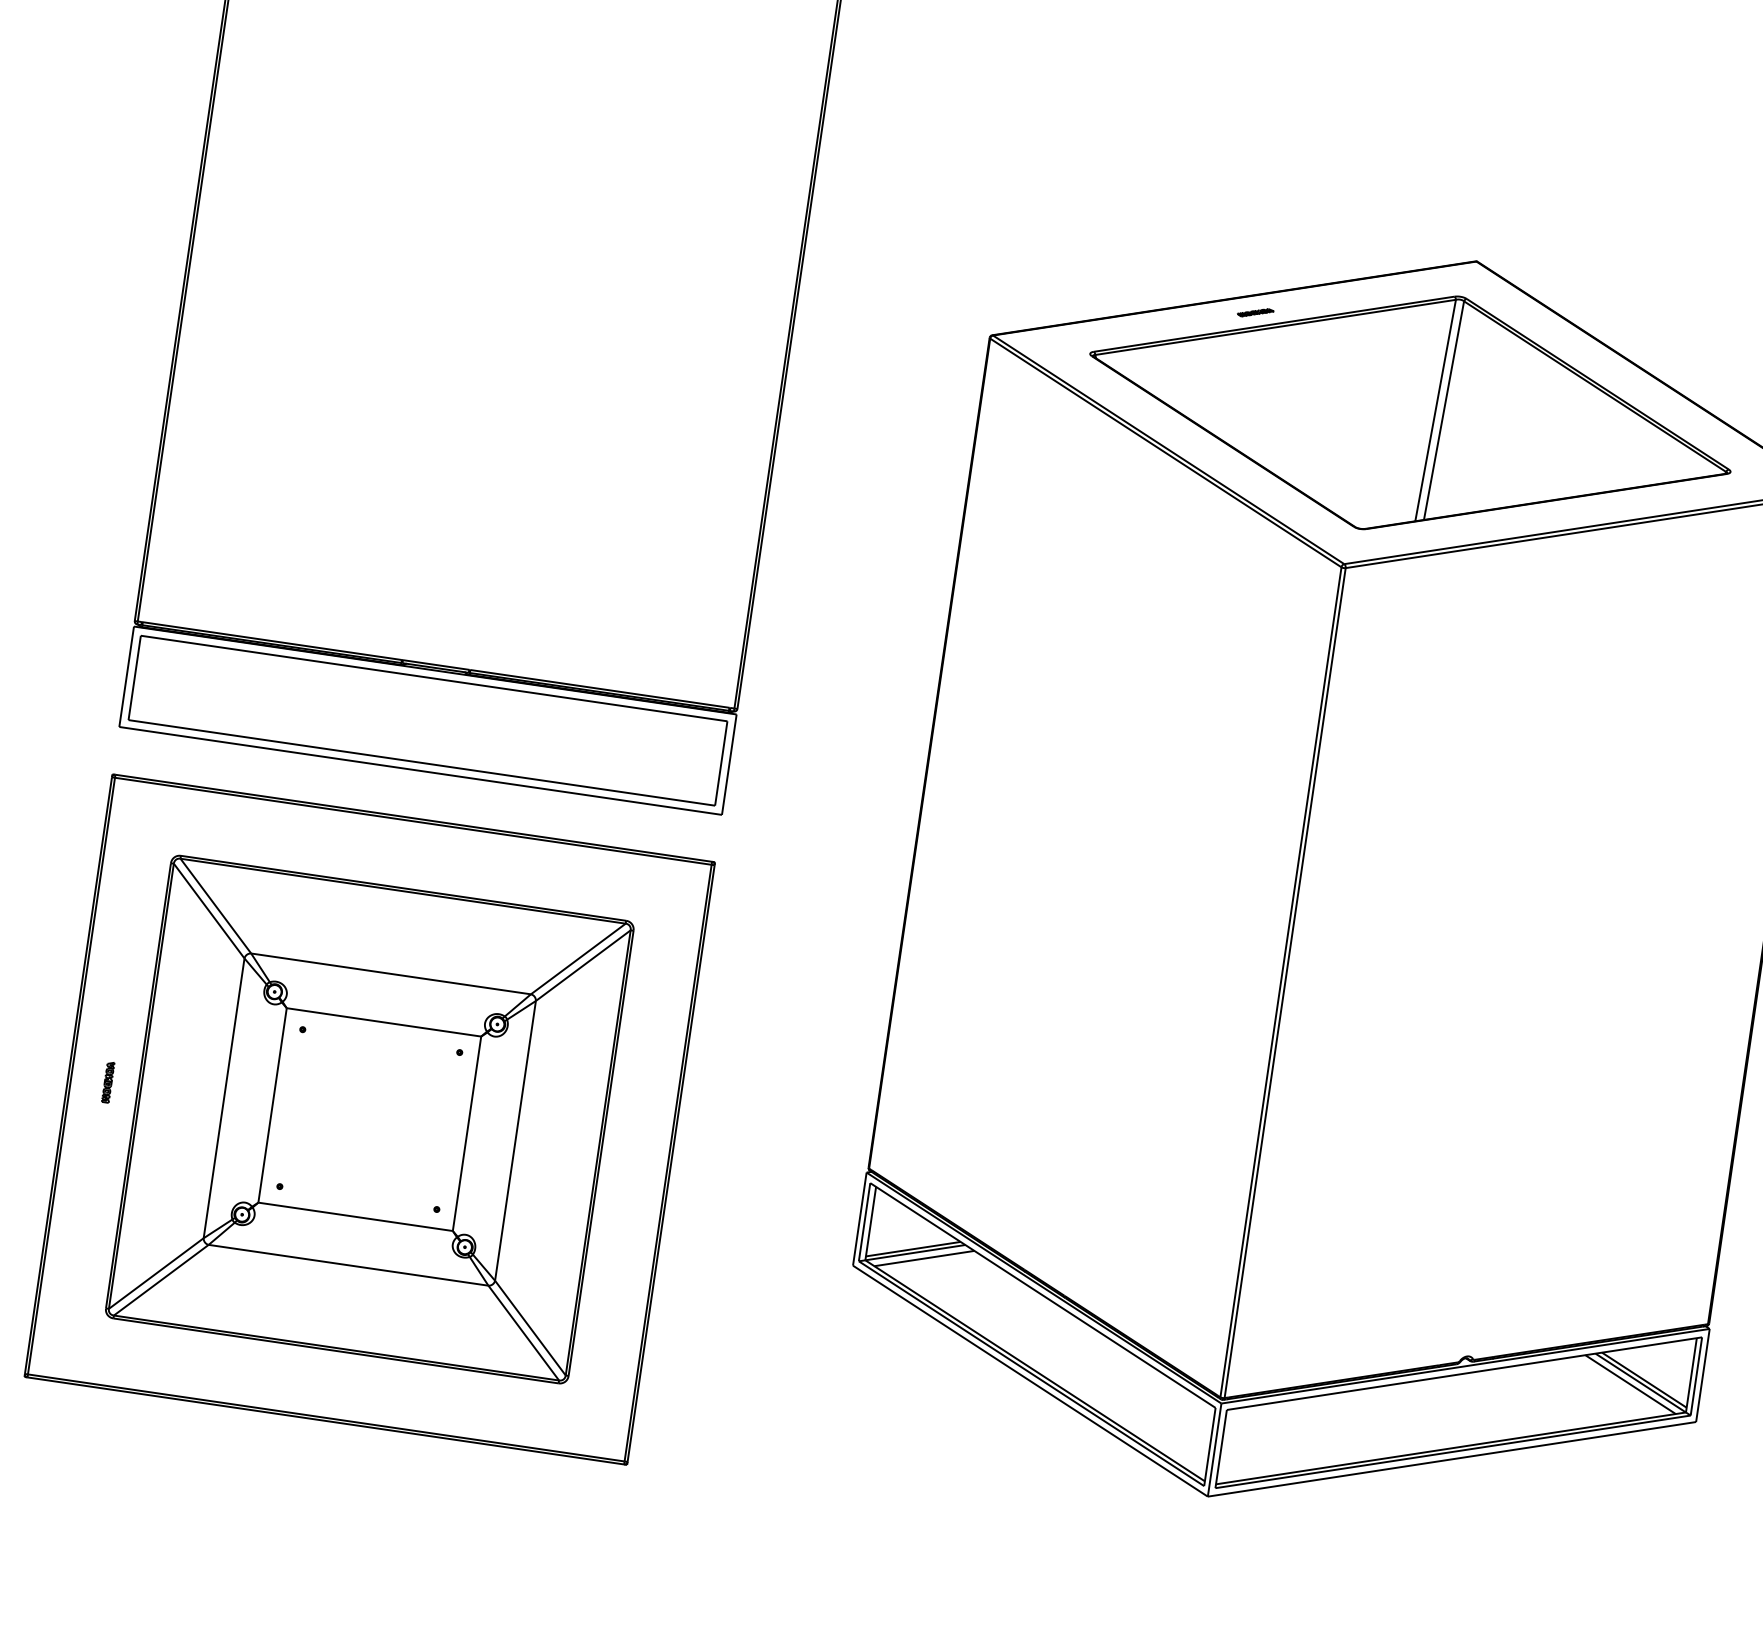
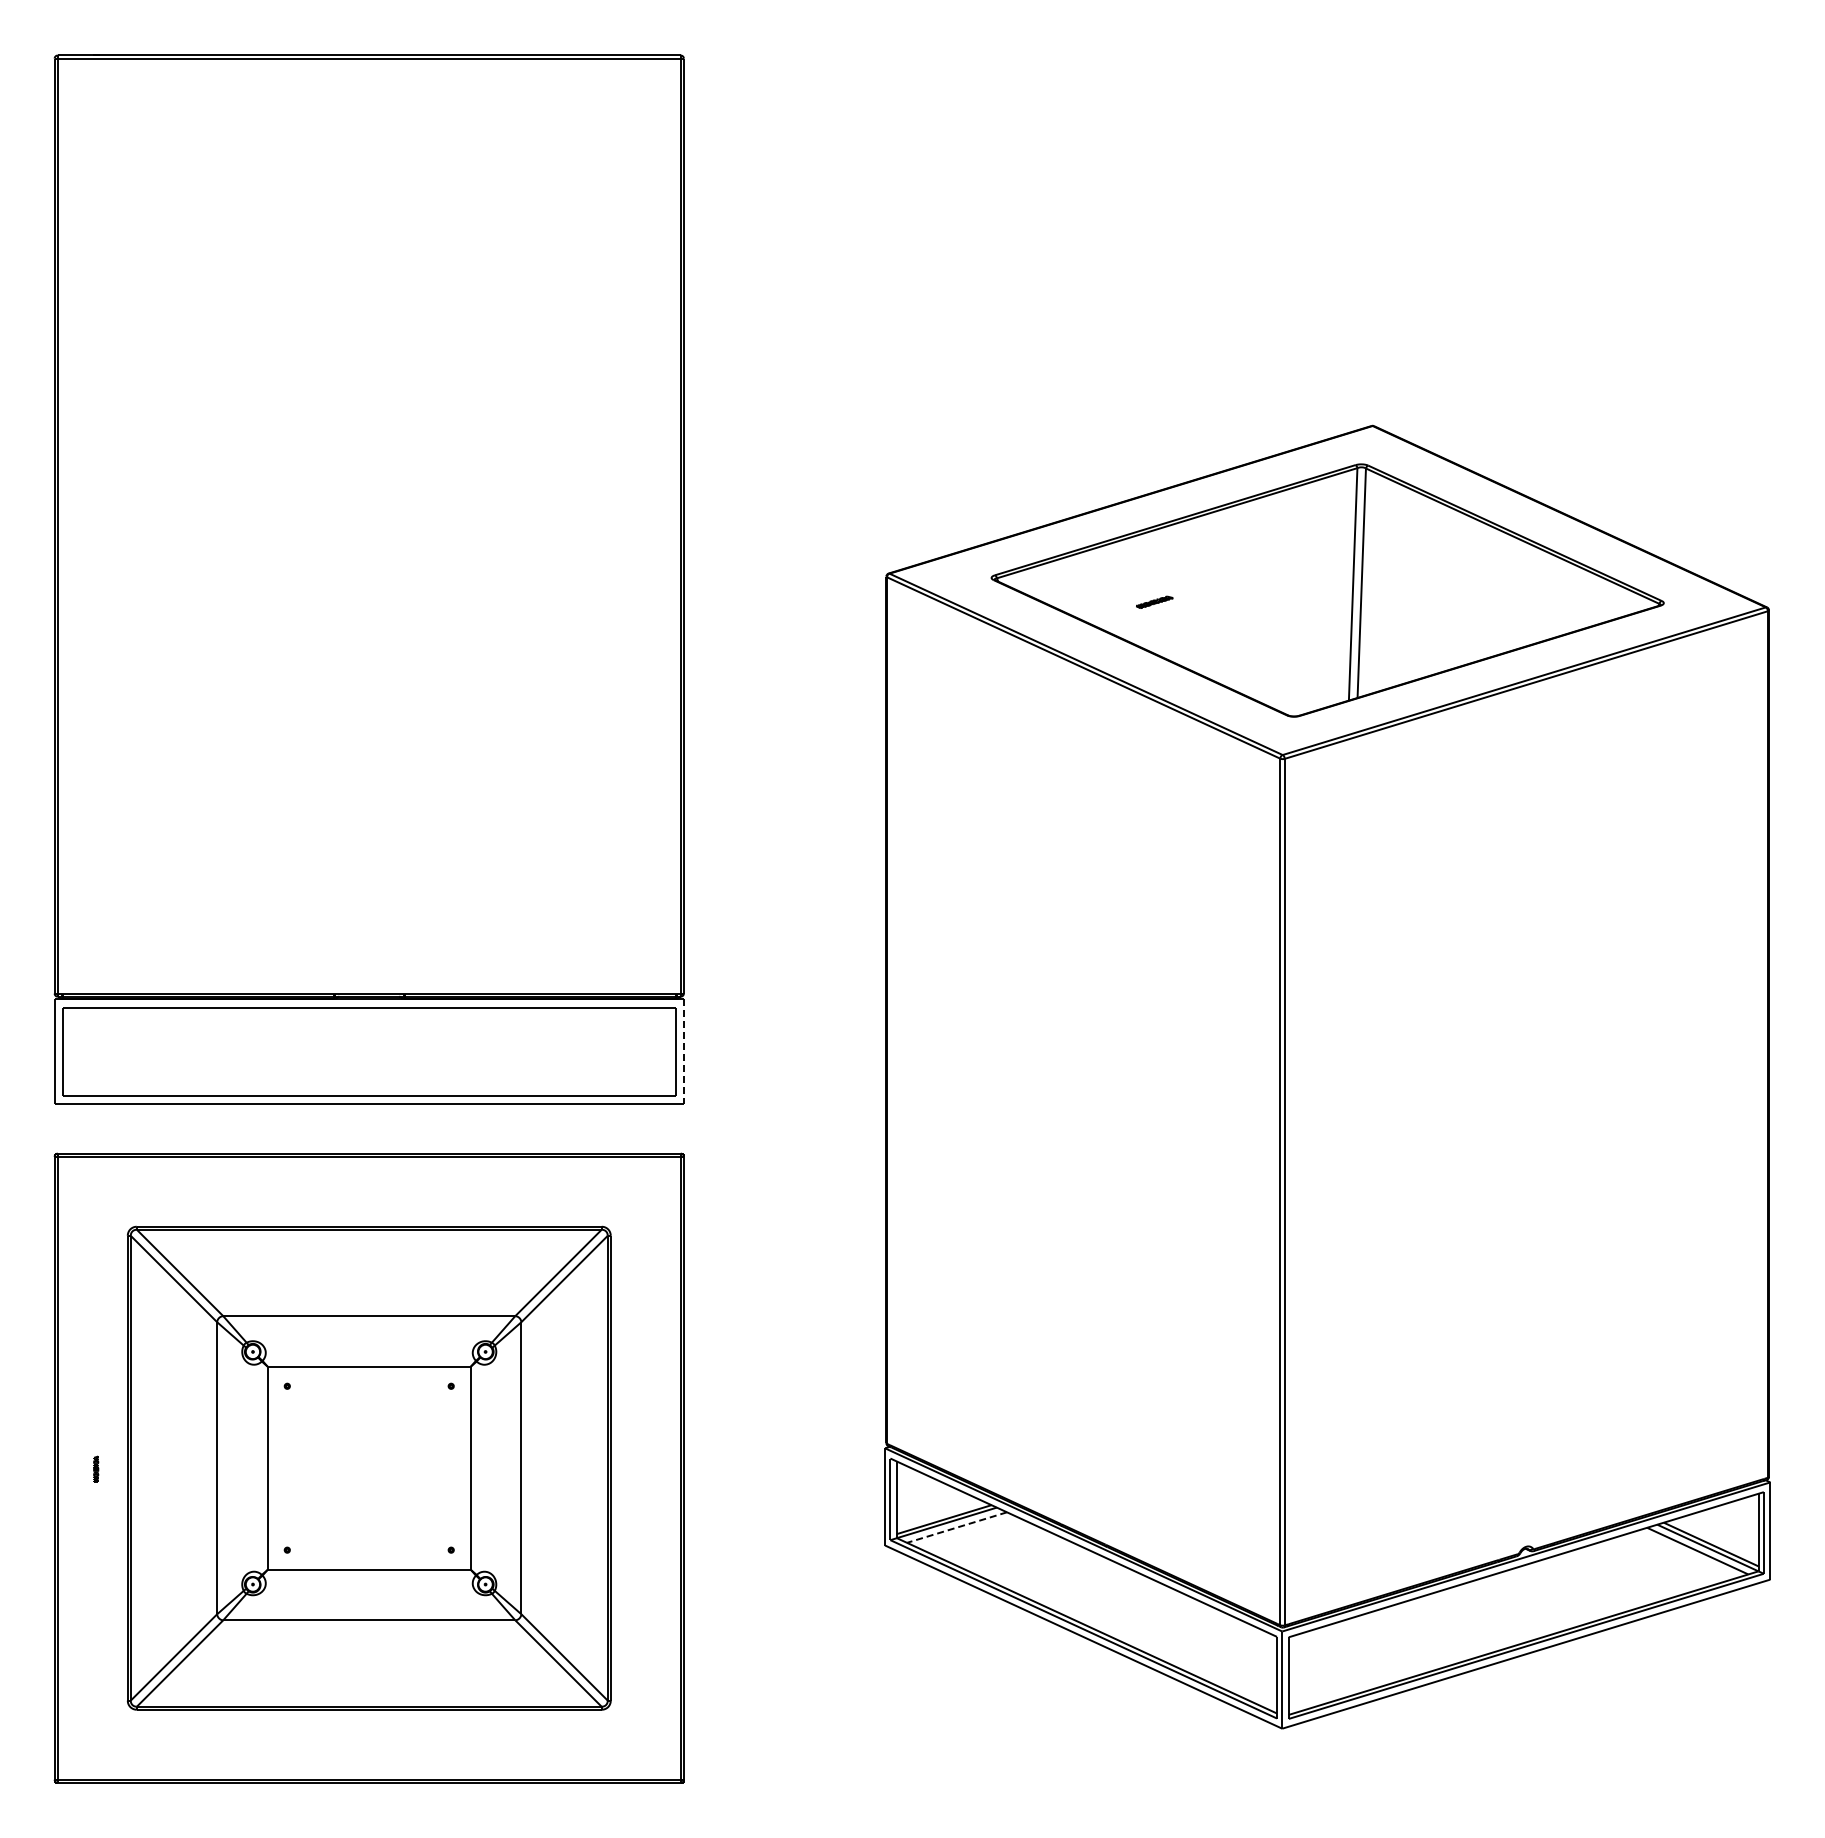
part: (1255, 312) -> (1154, 601), moved
line: (728, 765) -> (683, 1052), solid -> dashed
part: (107, 1081) -> (95, 1468), size x0.6
line: (923, 1258) -> (956, 1527), solid -> dashed

